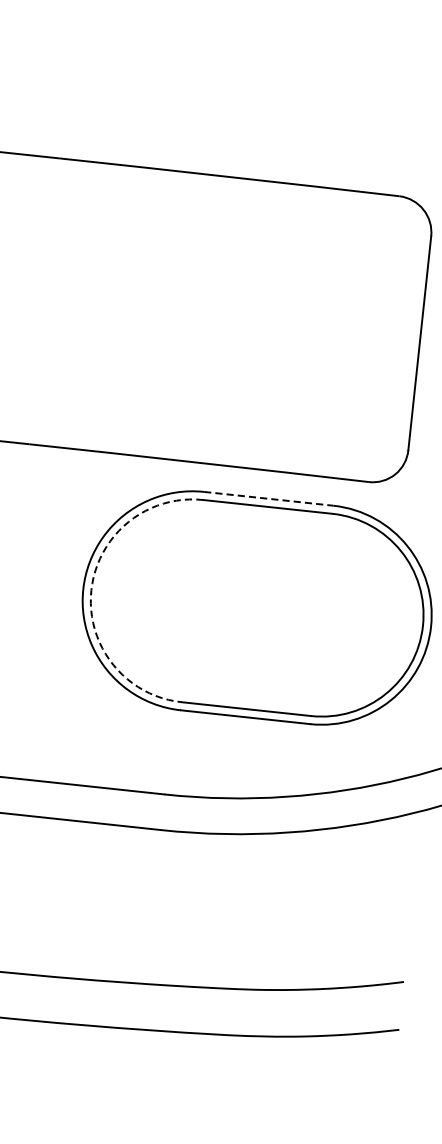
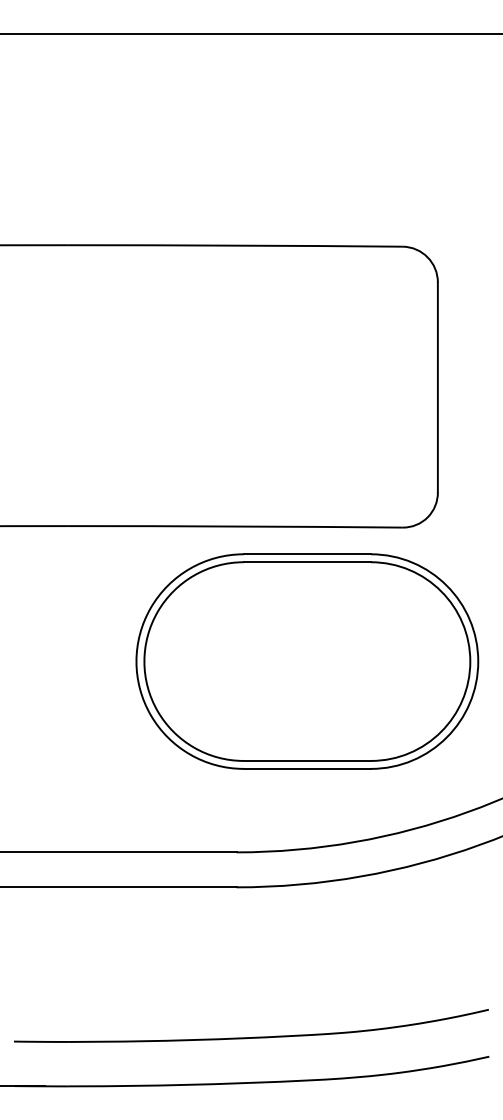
line: (268, 499) -> (307, 554), dashed -> solid
arc: (91, 590) -> (144, 661), dashed -> solid

